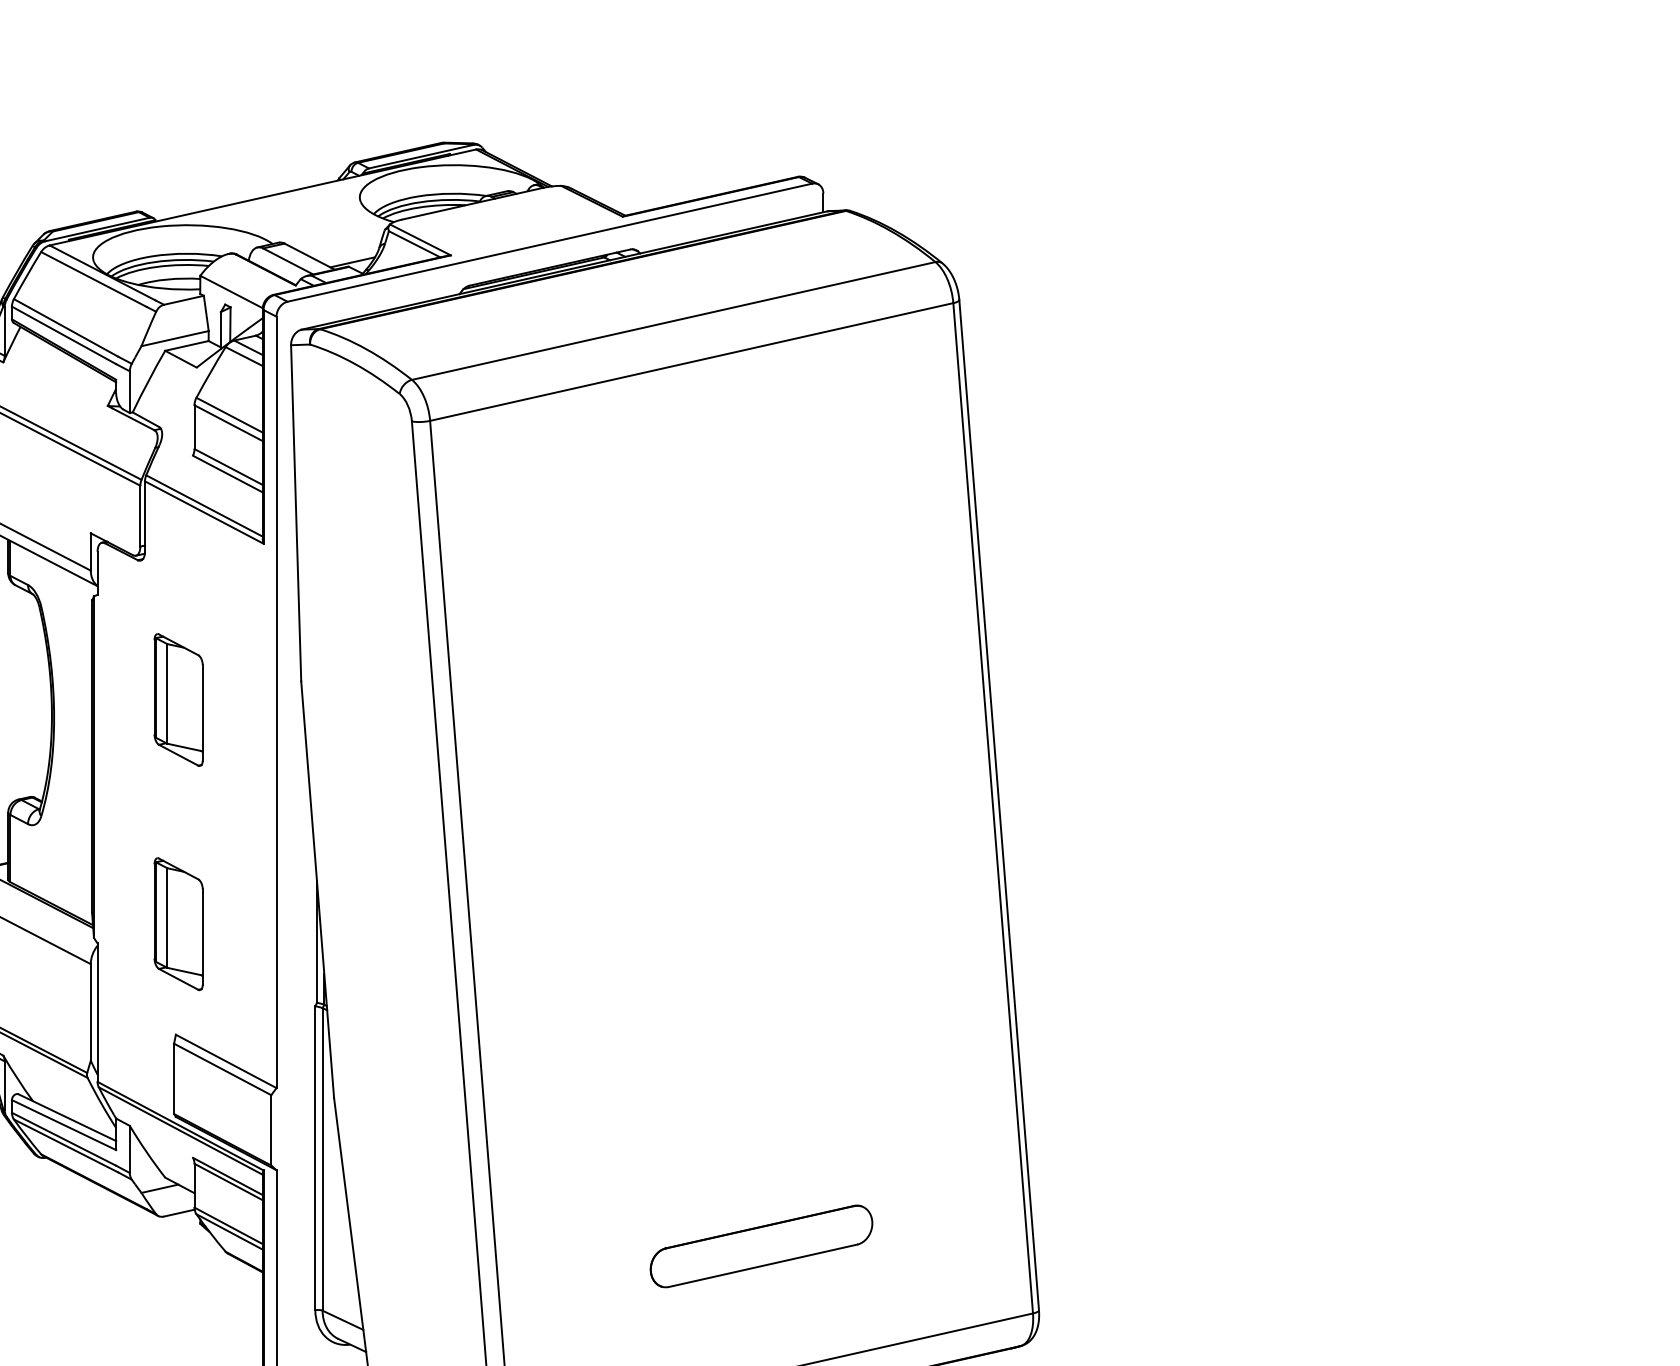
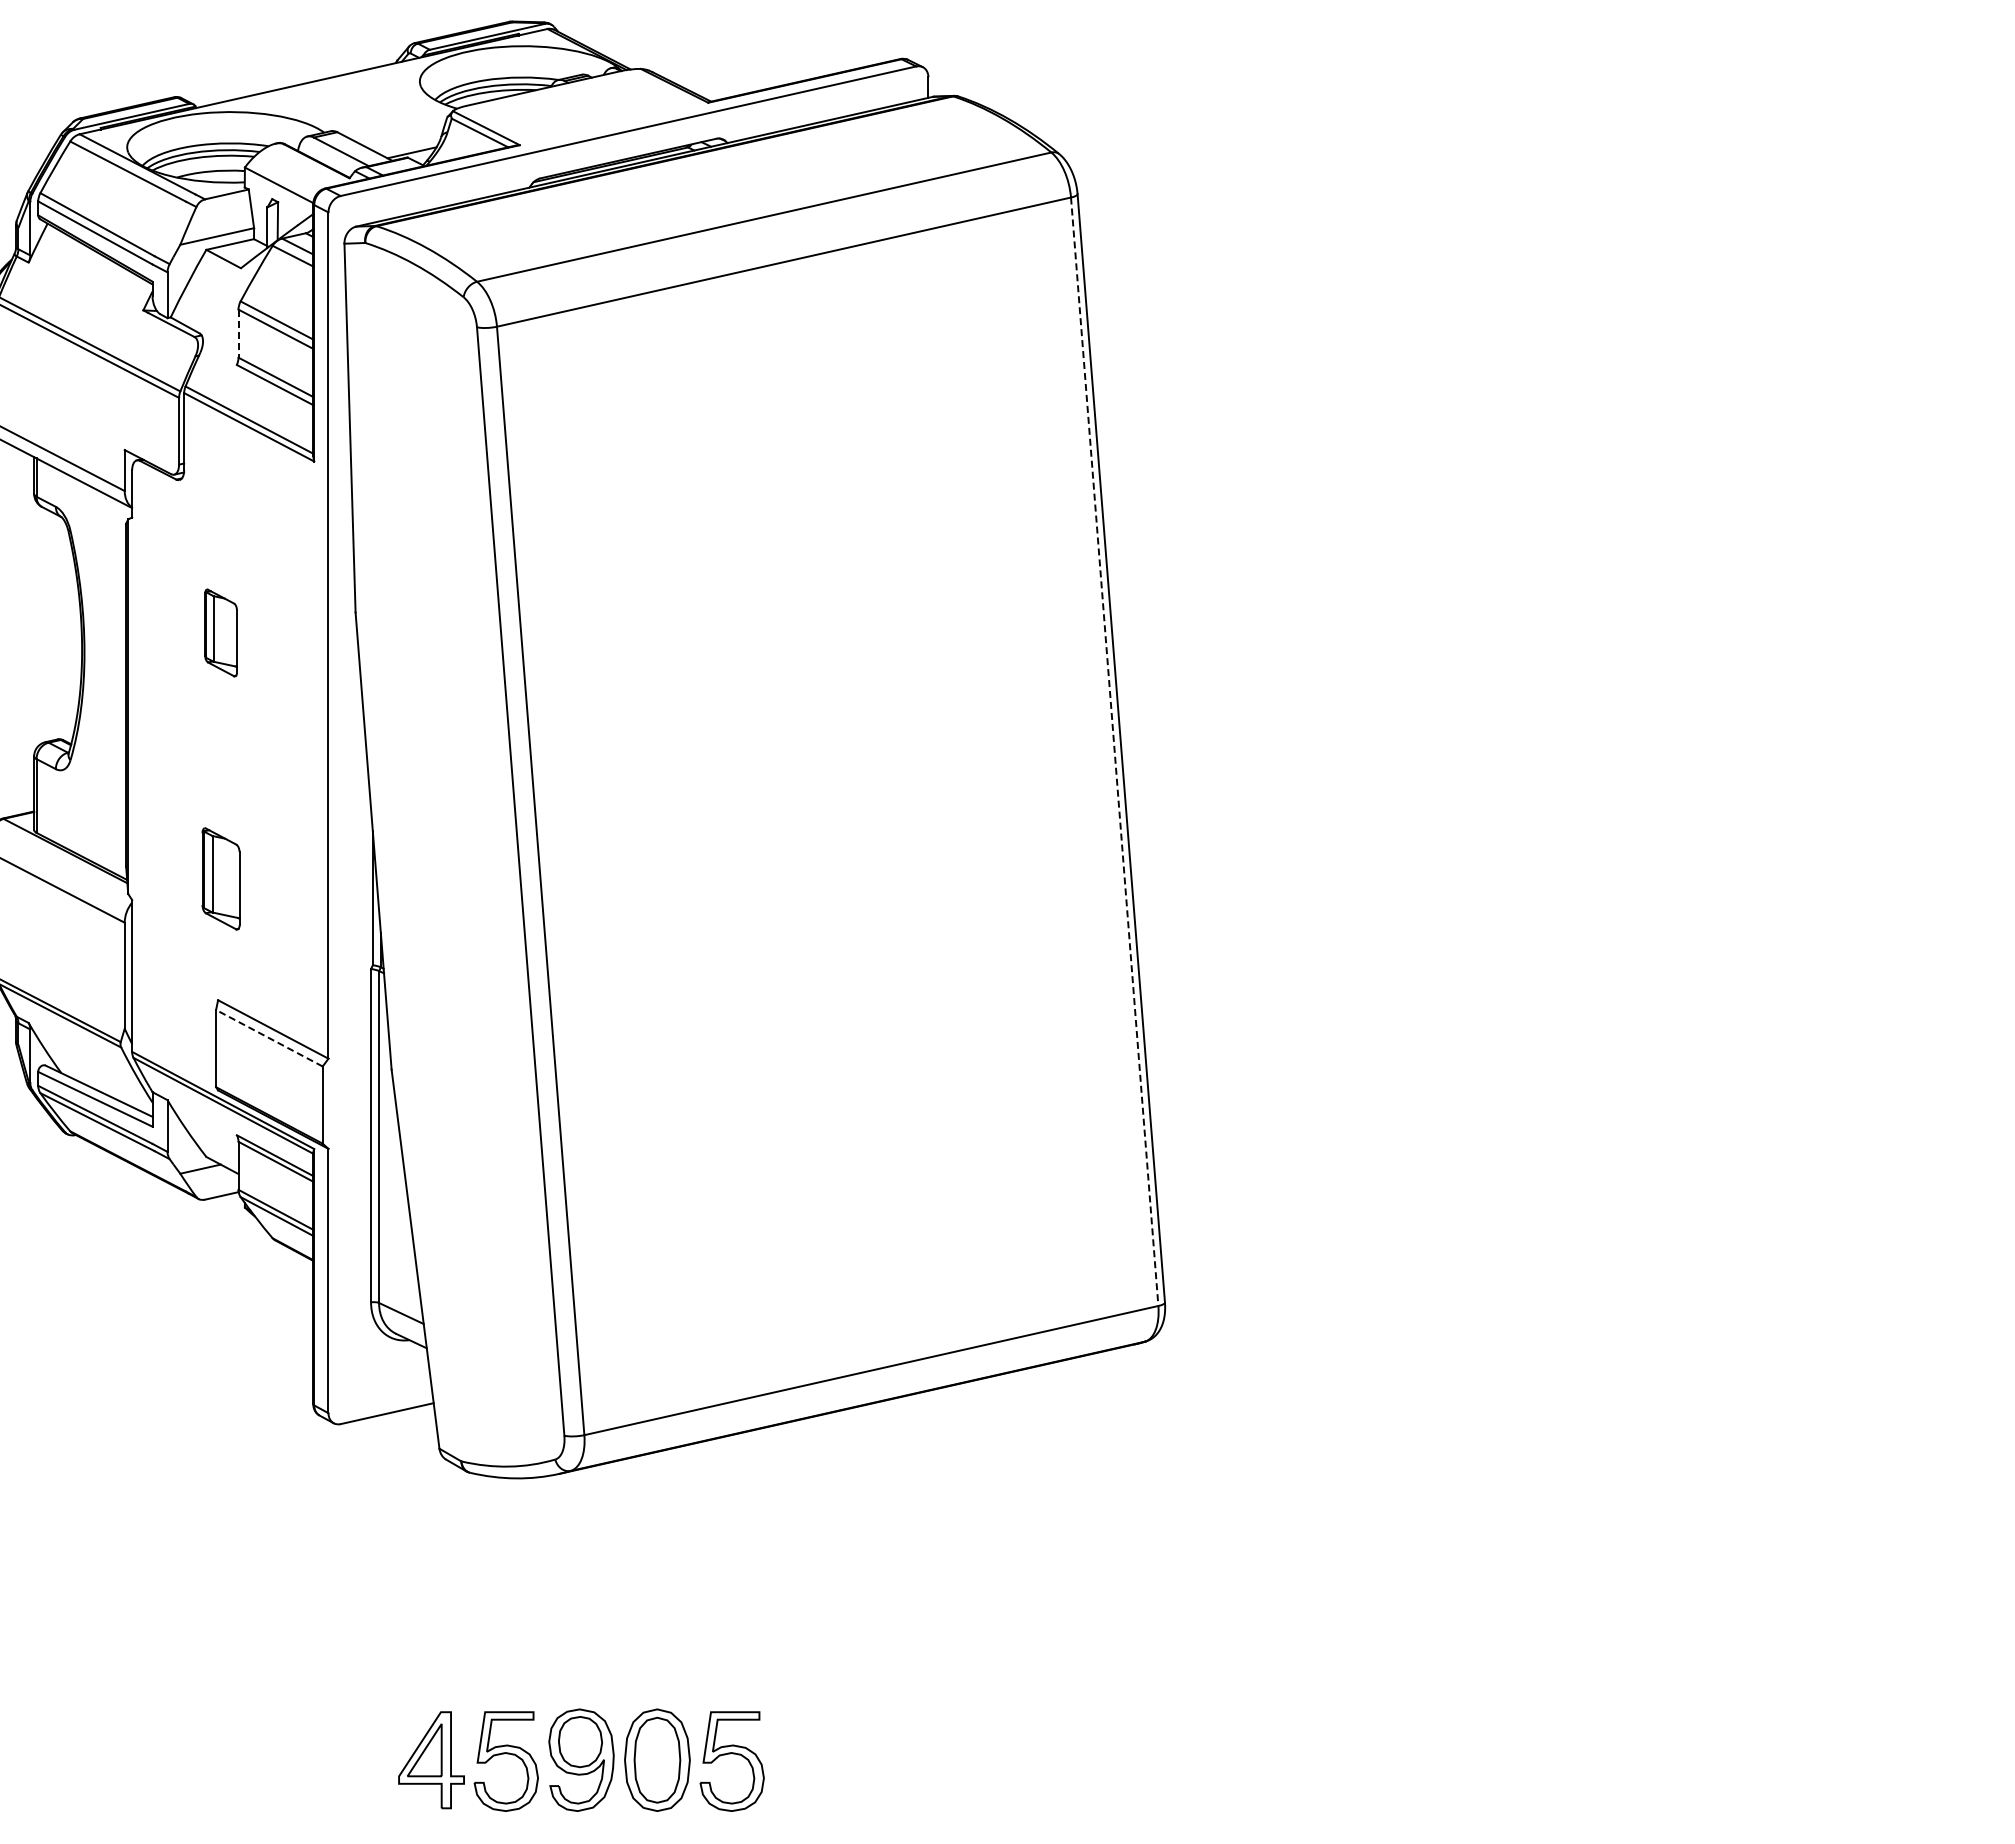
line: (194, 427) -> (238, 334), solid -> dashed
part: (178, 699) -> (220, 632), size x0.6
line: (992, 808) -> (1114, 751), solid -> dashed
part: (178, 923) -> (220, 878), size x0.7
line: (221, 1069) -> (268, 1038), solid -> dashed
part: (761, 1246) -> (860, 1232), removed

